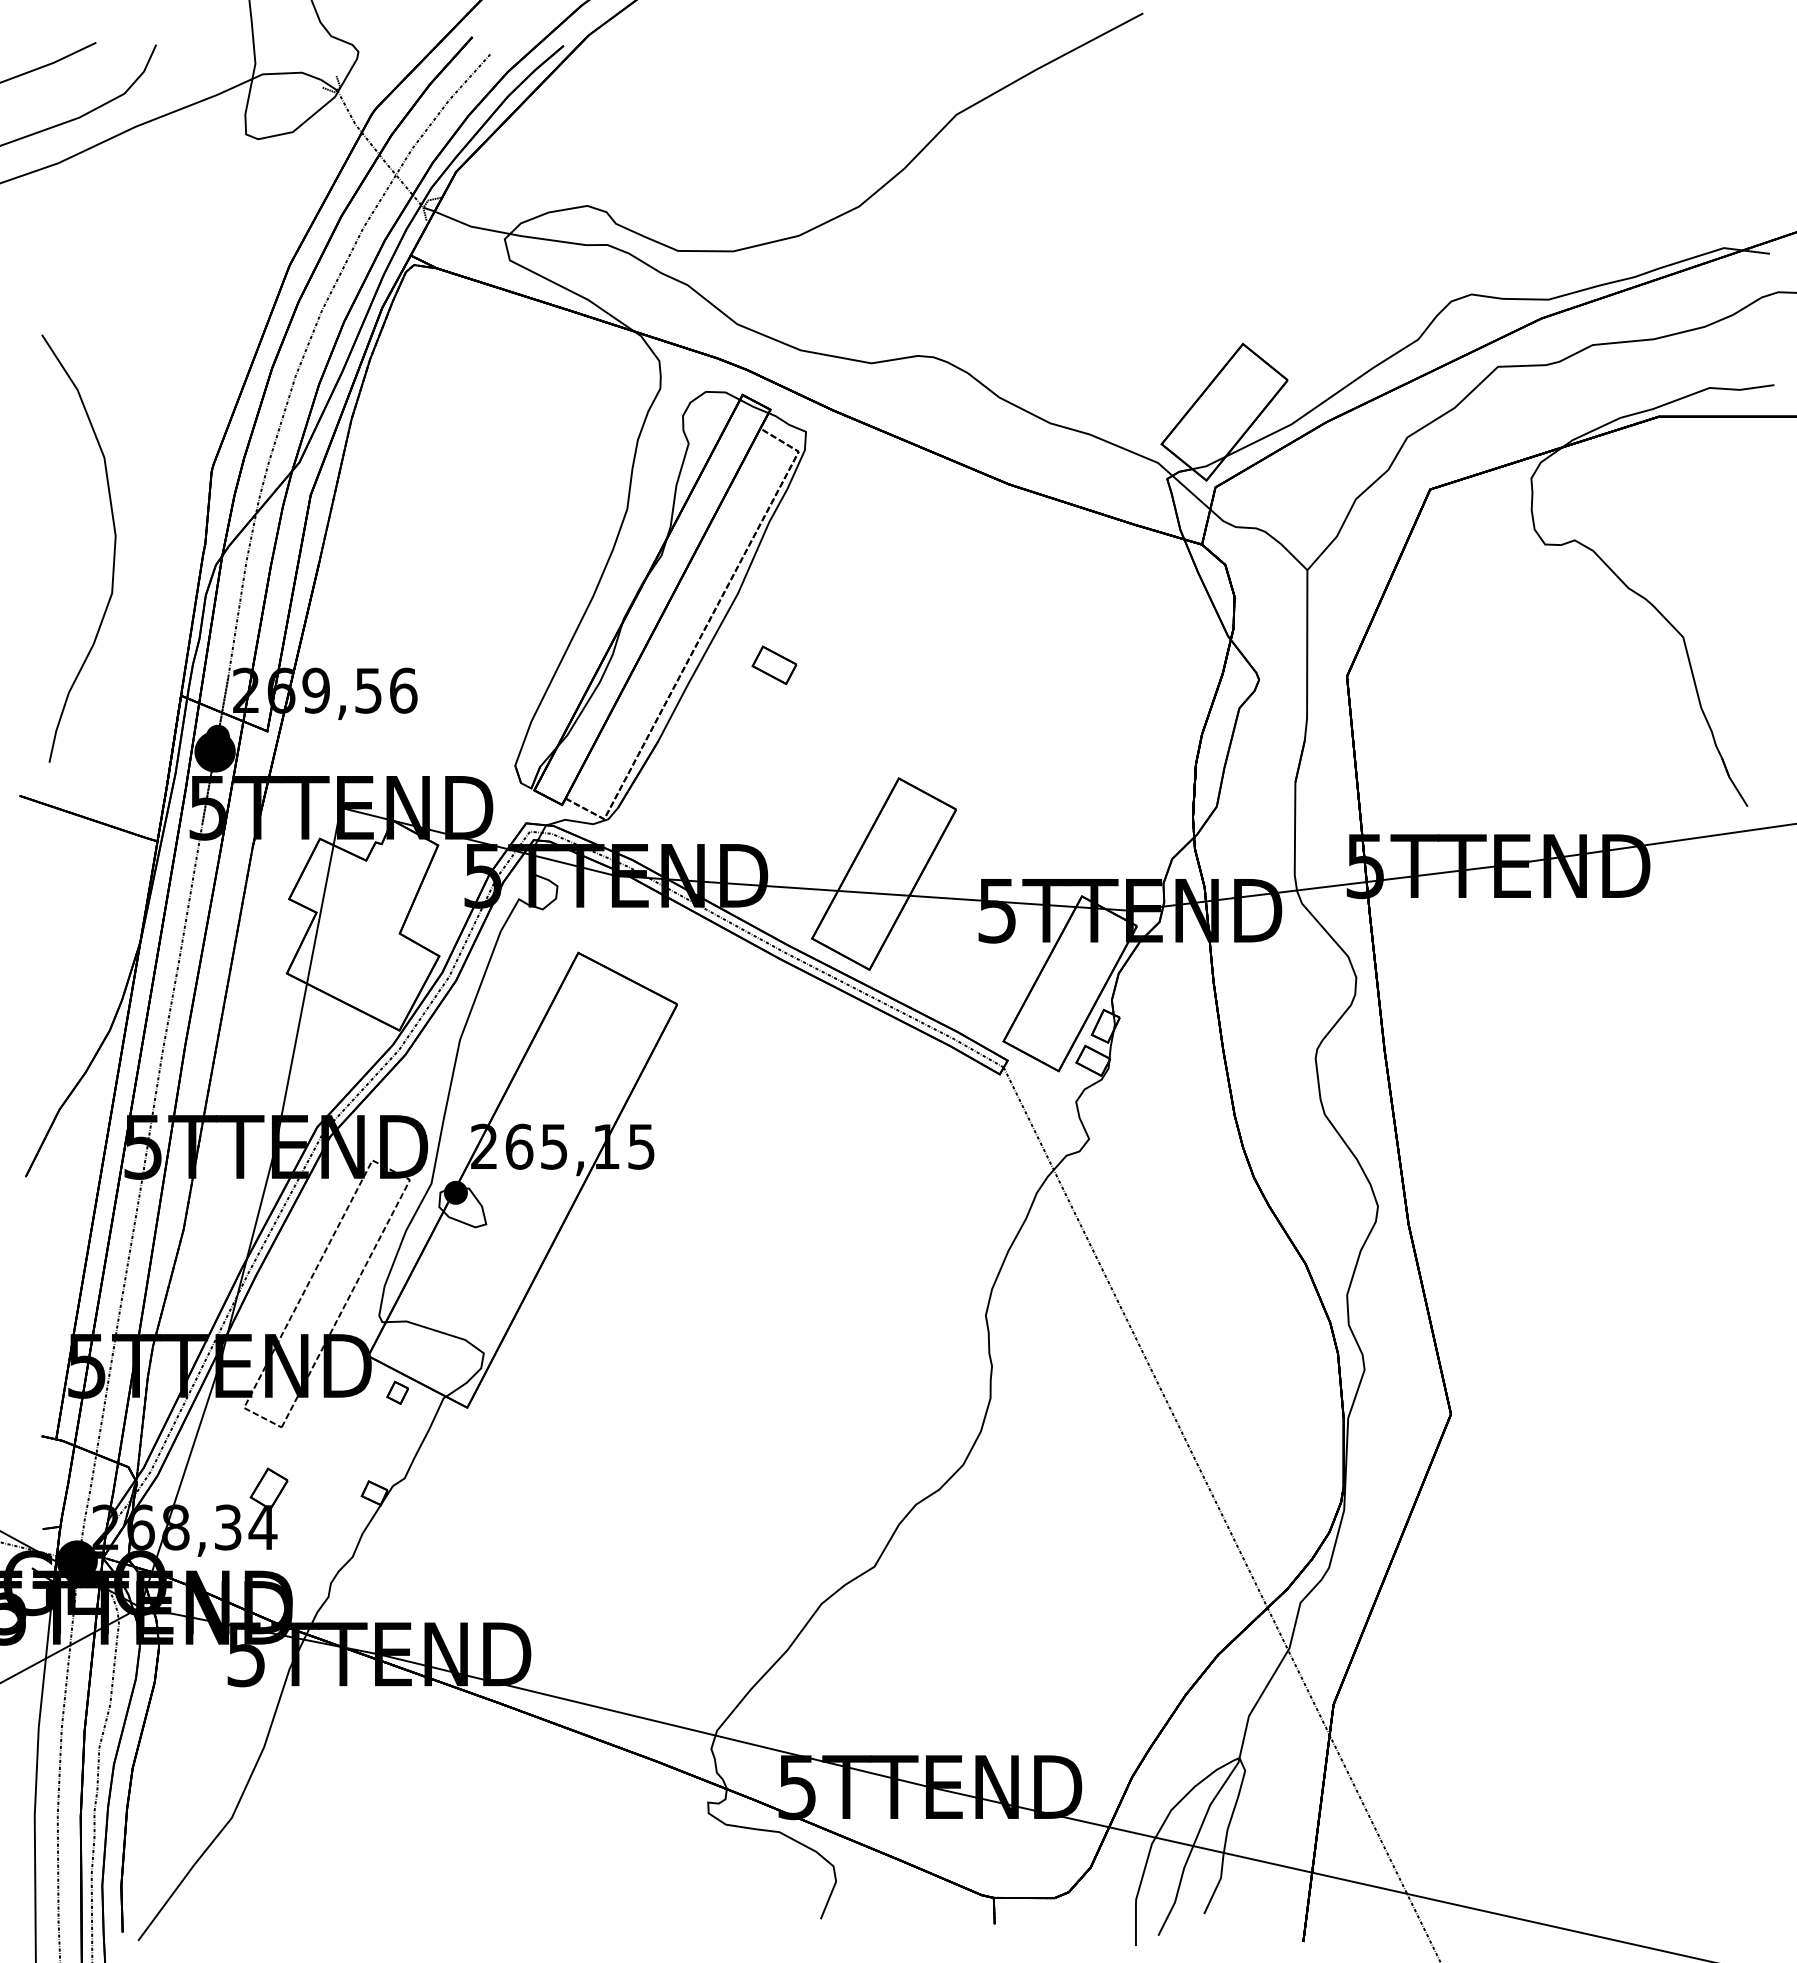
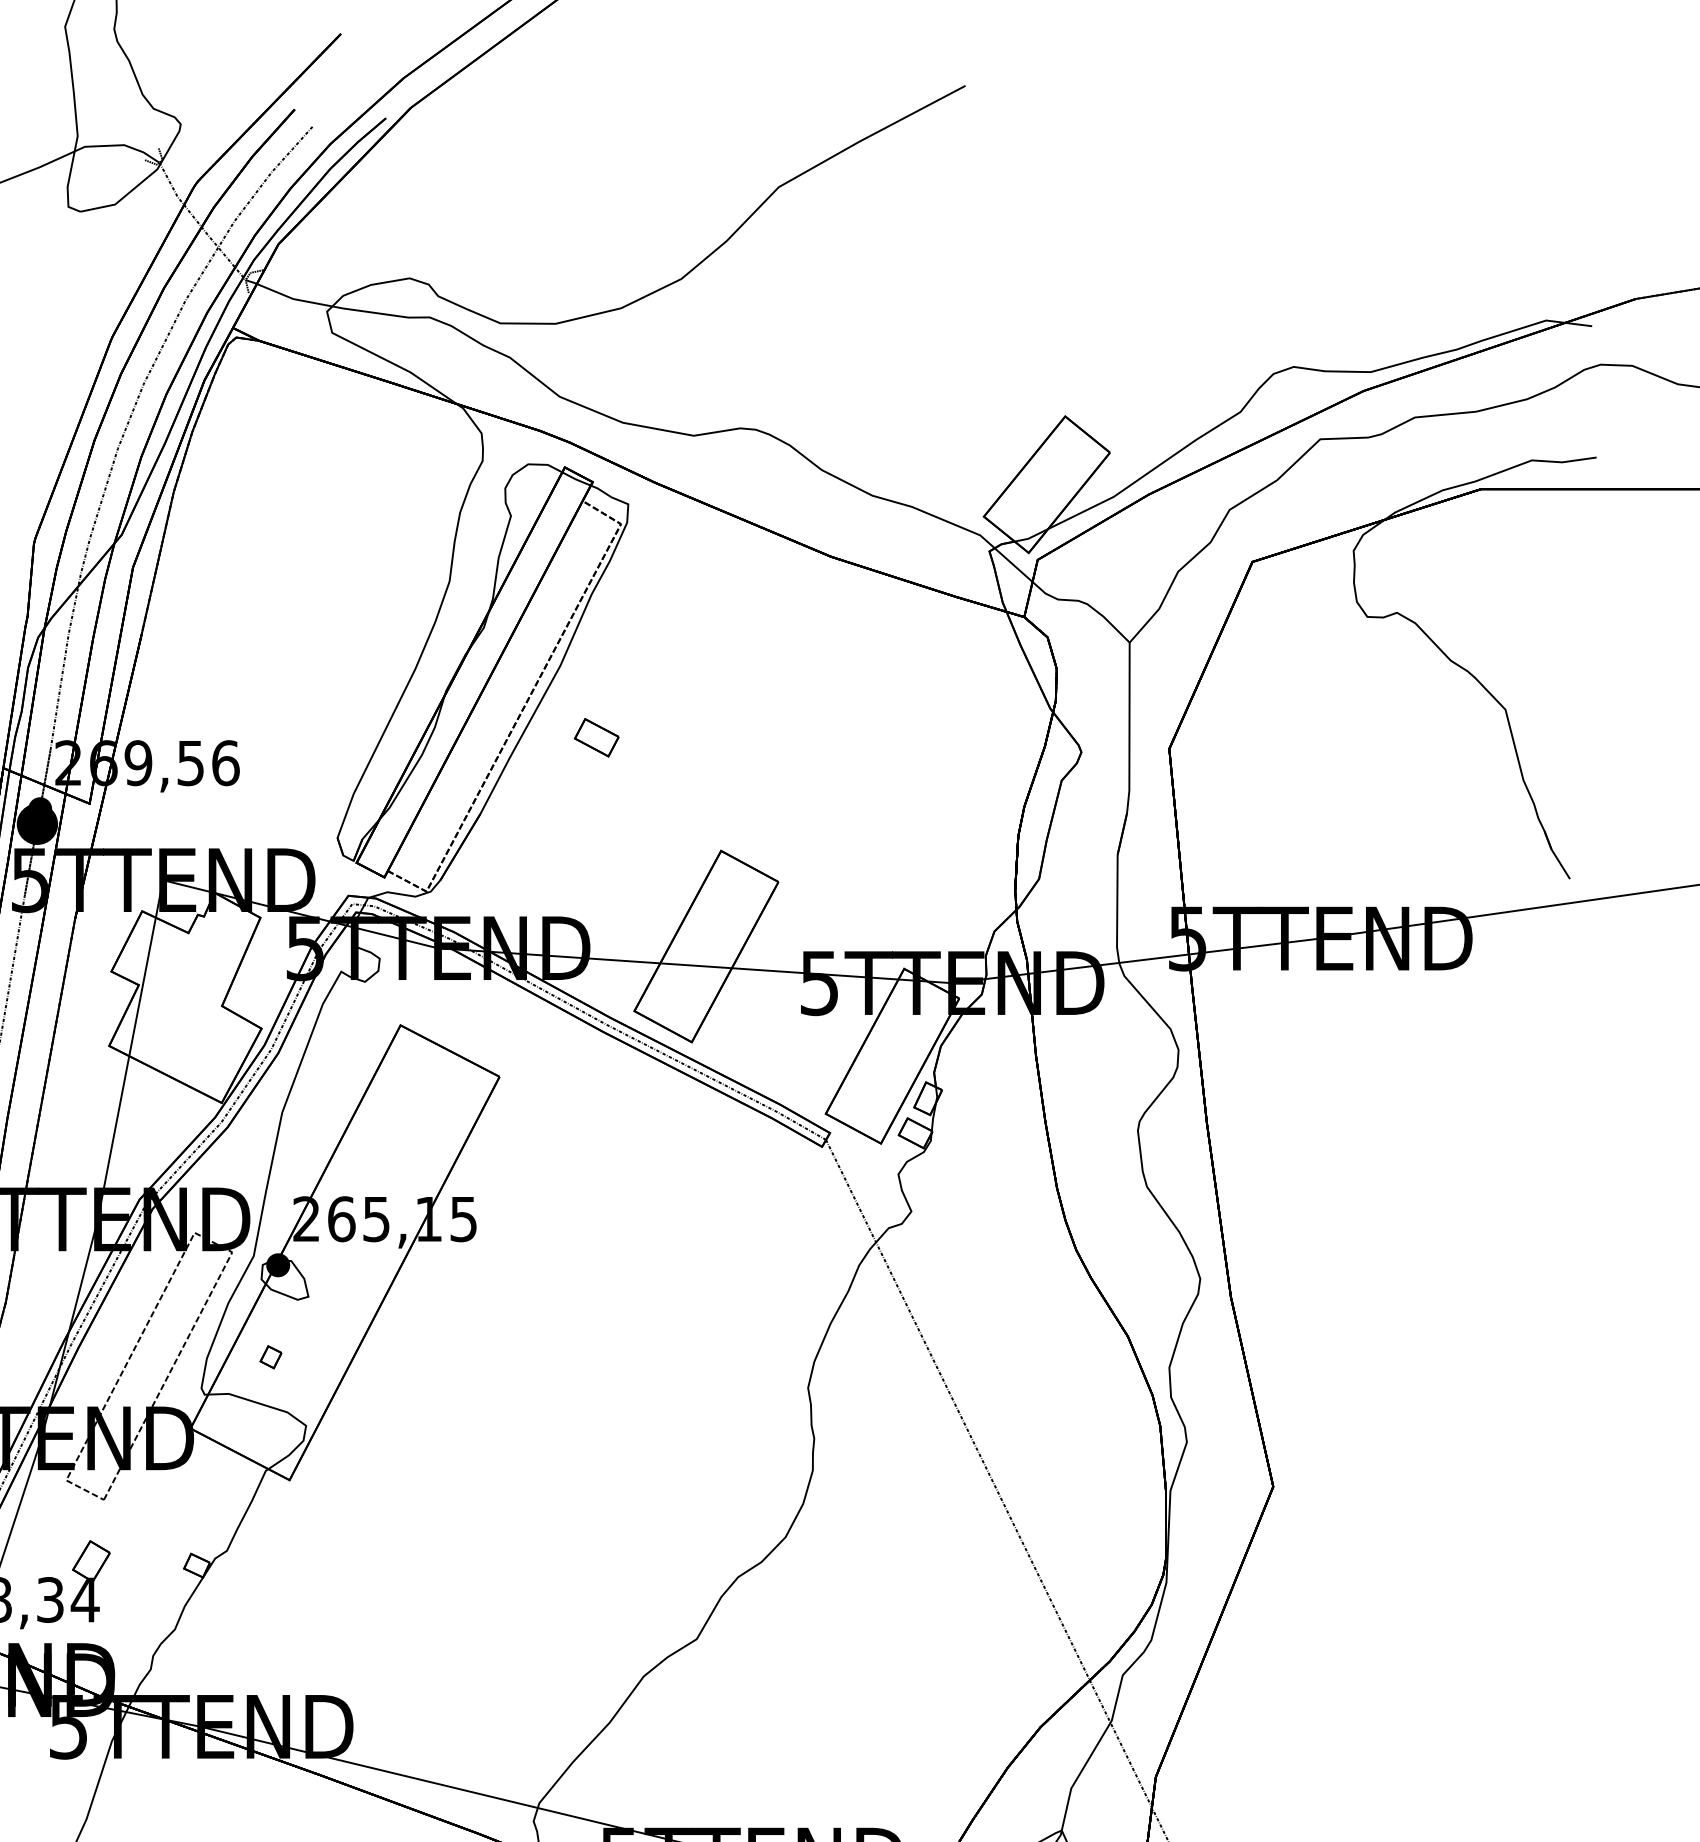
part: (397, 1392) -> (270, 1356), moved

